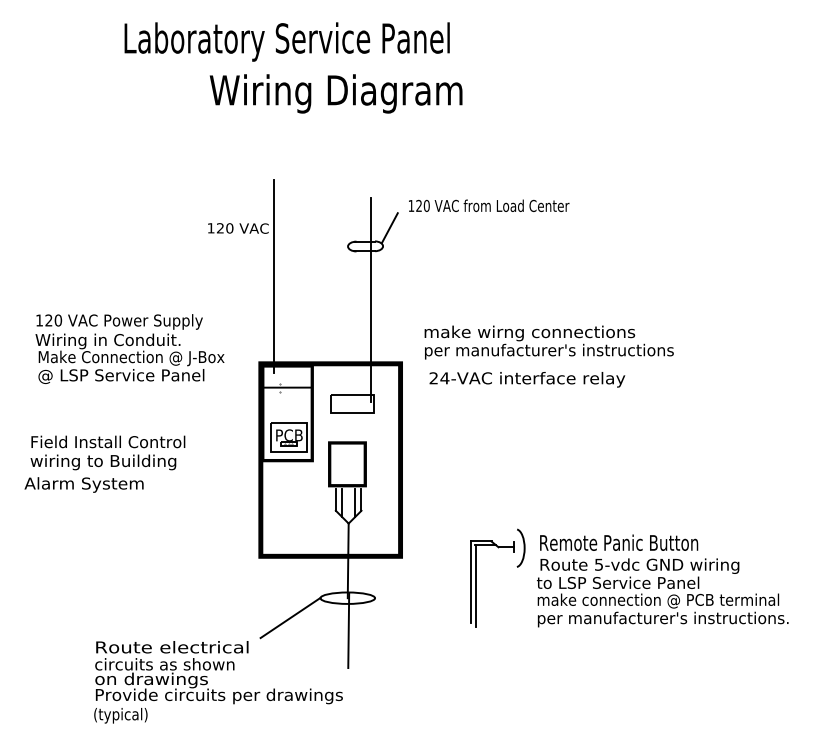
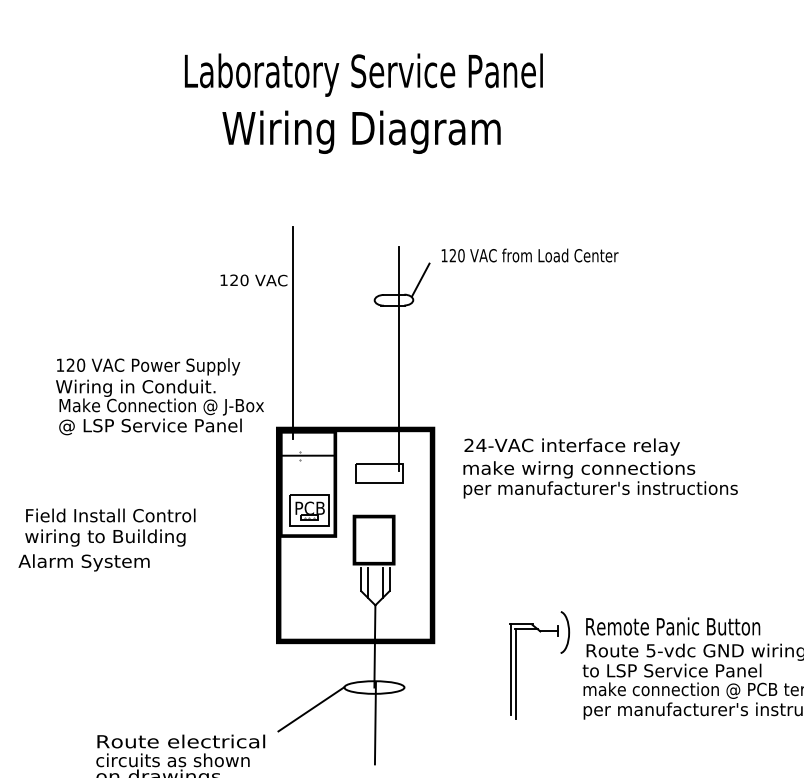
text: (286, 41) -> (363, 74), moved
text: (548, 342) -> (599, 479), moved
text: (129, 348) -> (159, 396), moved

